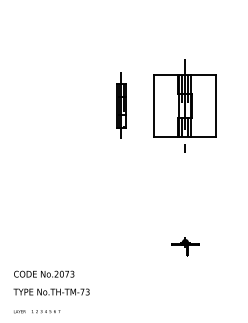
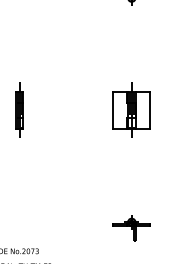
part: (121, 105) -> (19, 109), moved
part: (185, 105) -> (131, 109), size x0.71
part: (185, 246) -> (131, 228), size x1.67

